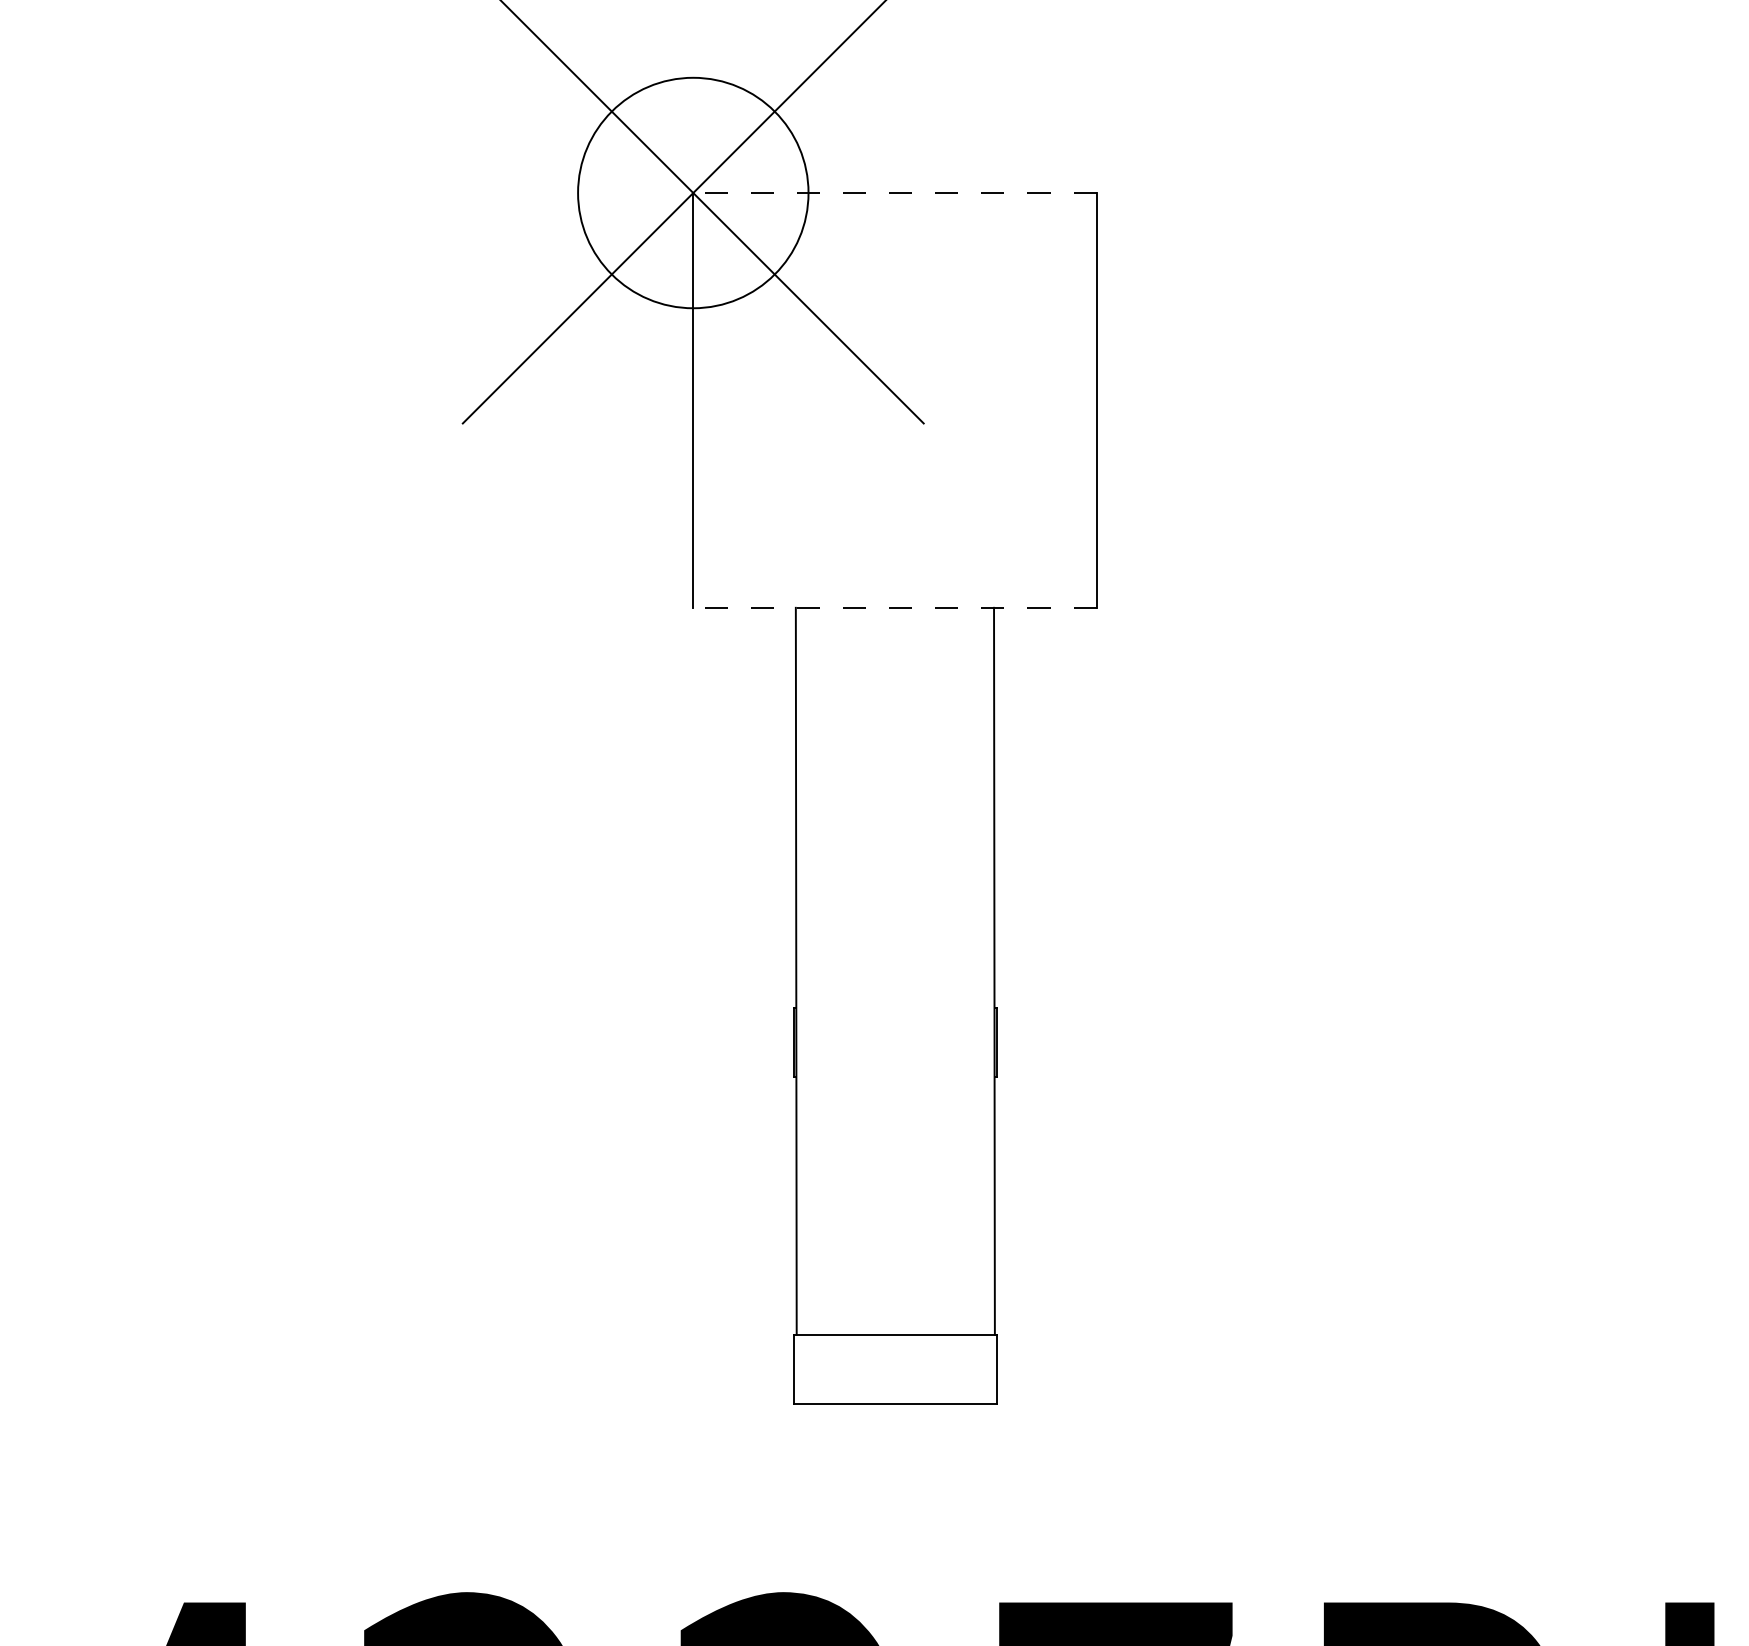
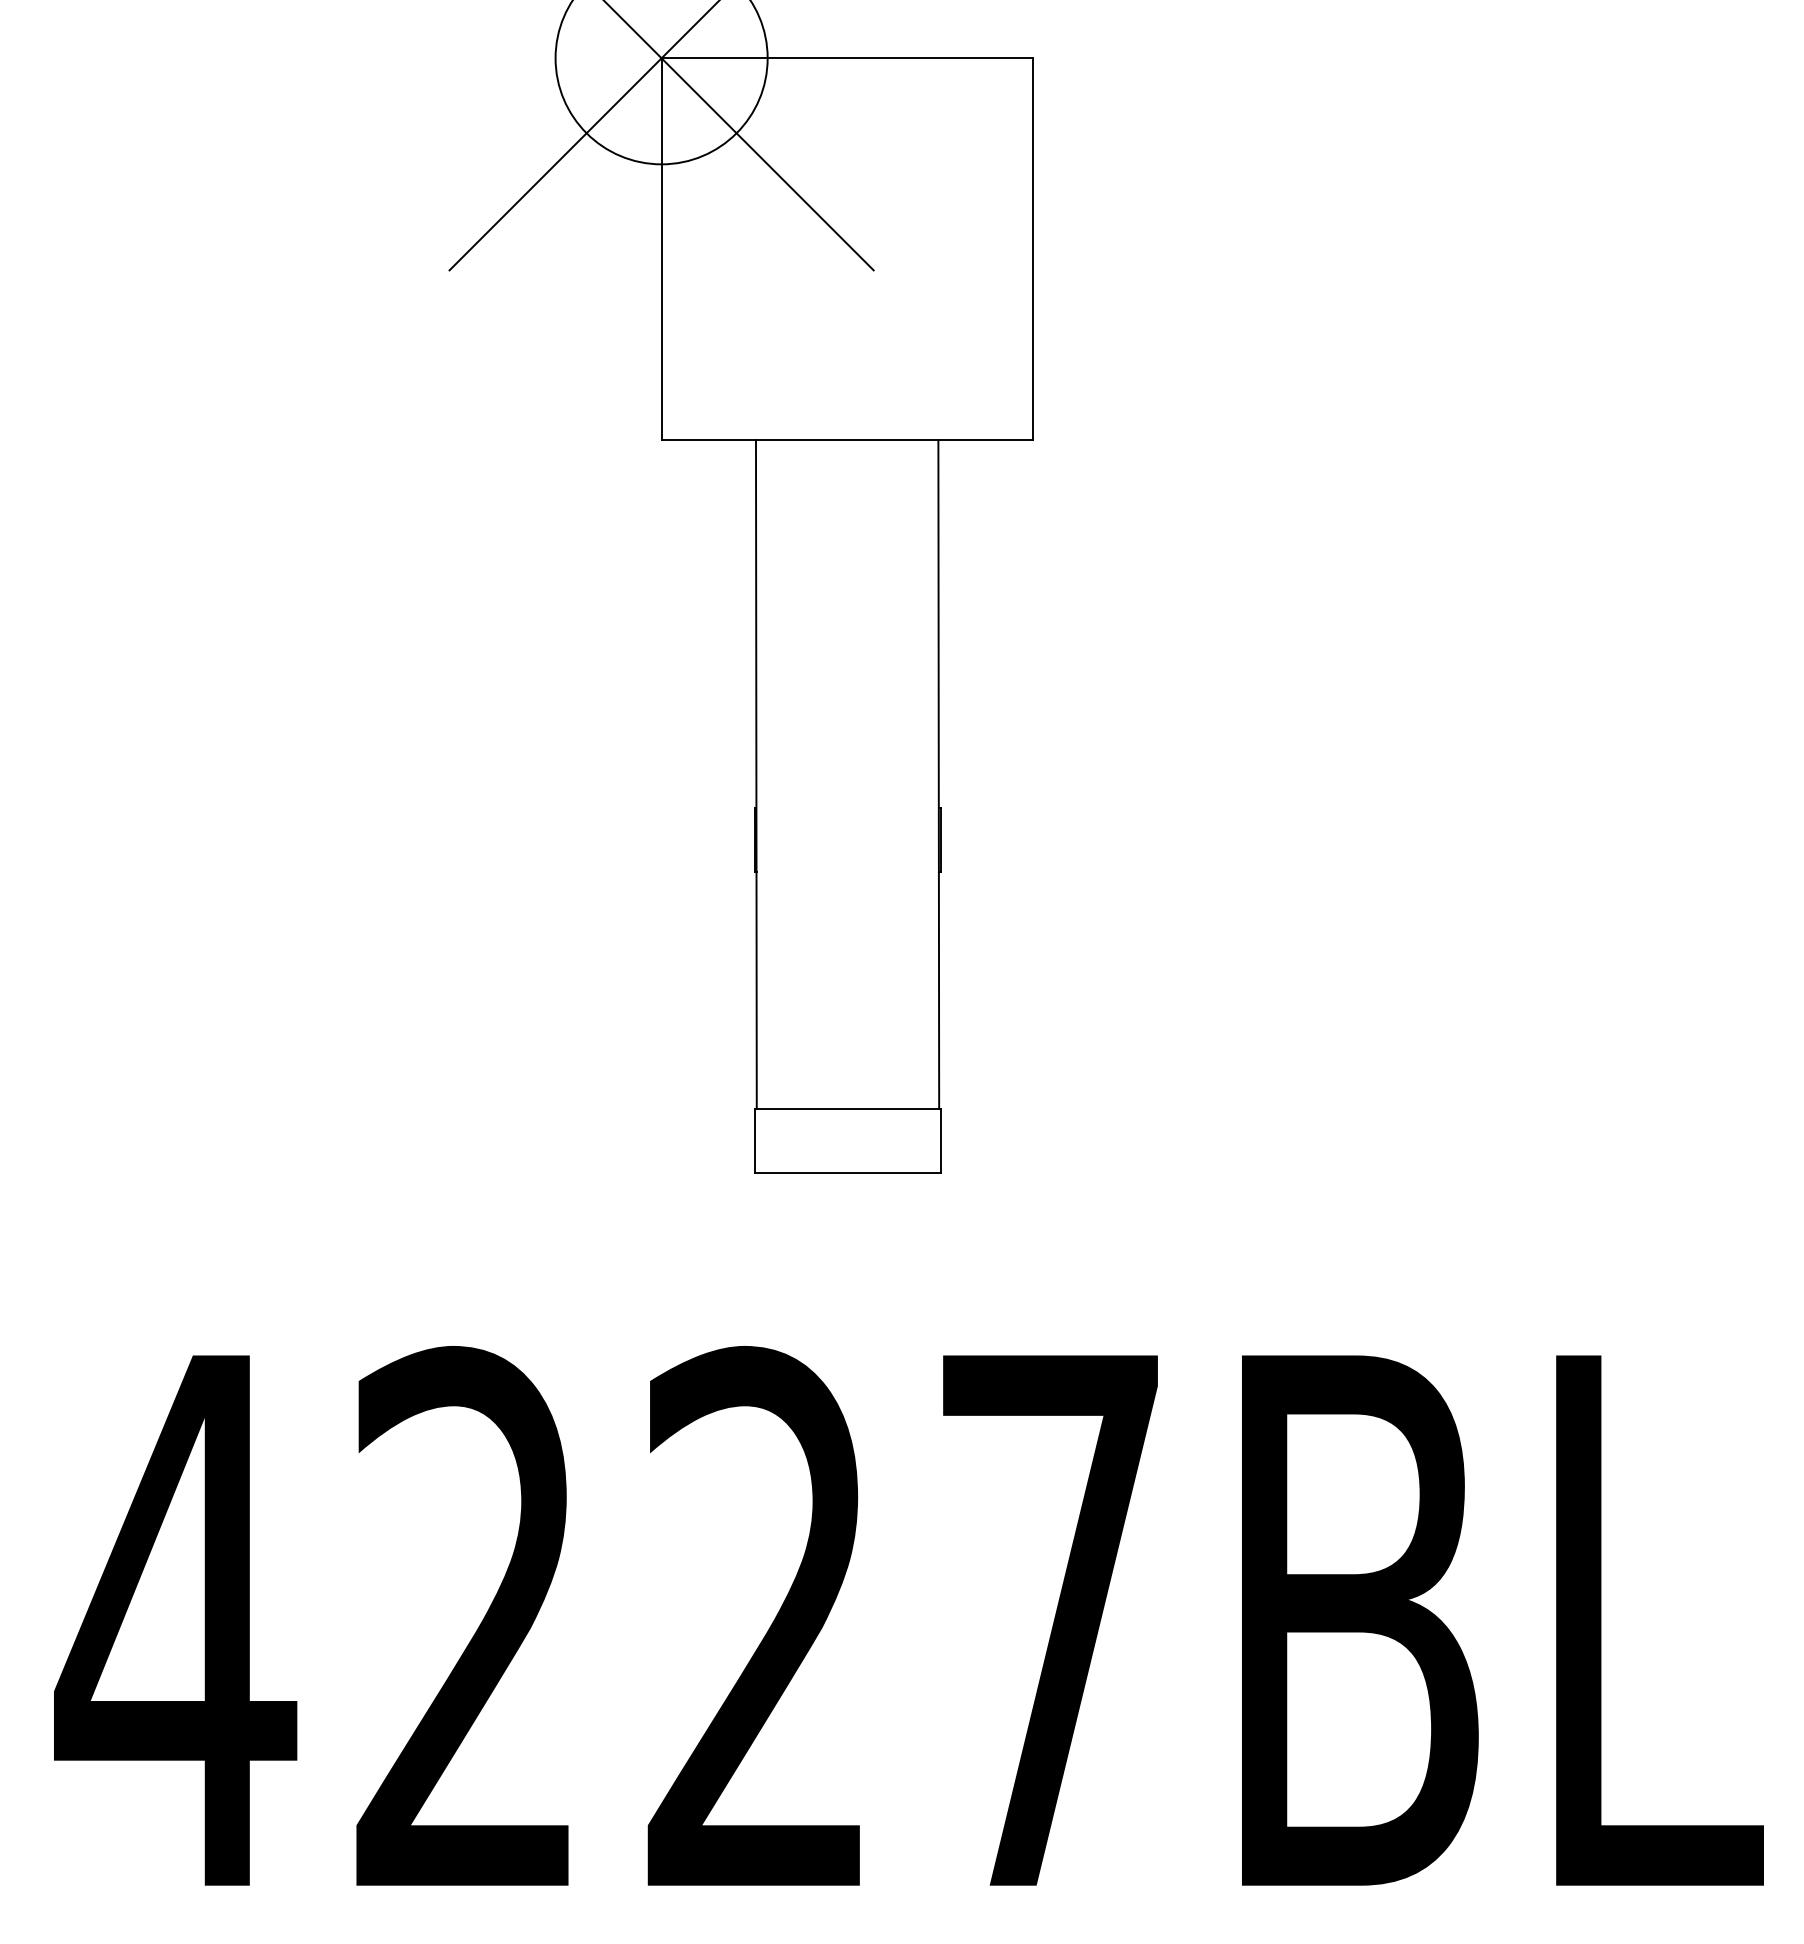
line: (895, 193) -> (847, 58), dashed -> solid
line: (895, 608) -> (847, 440), dashed -> solid

